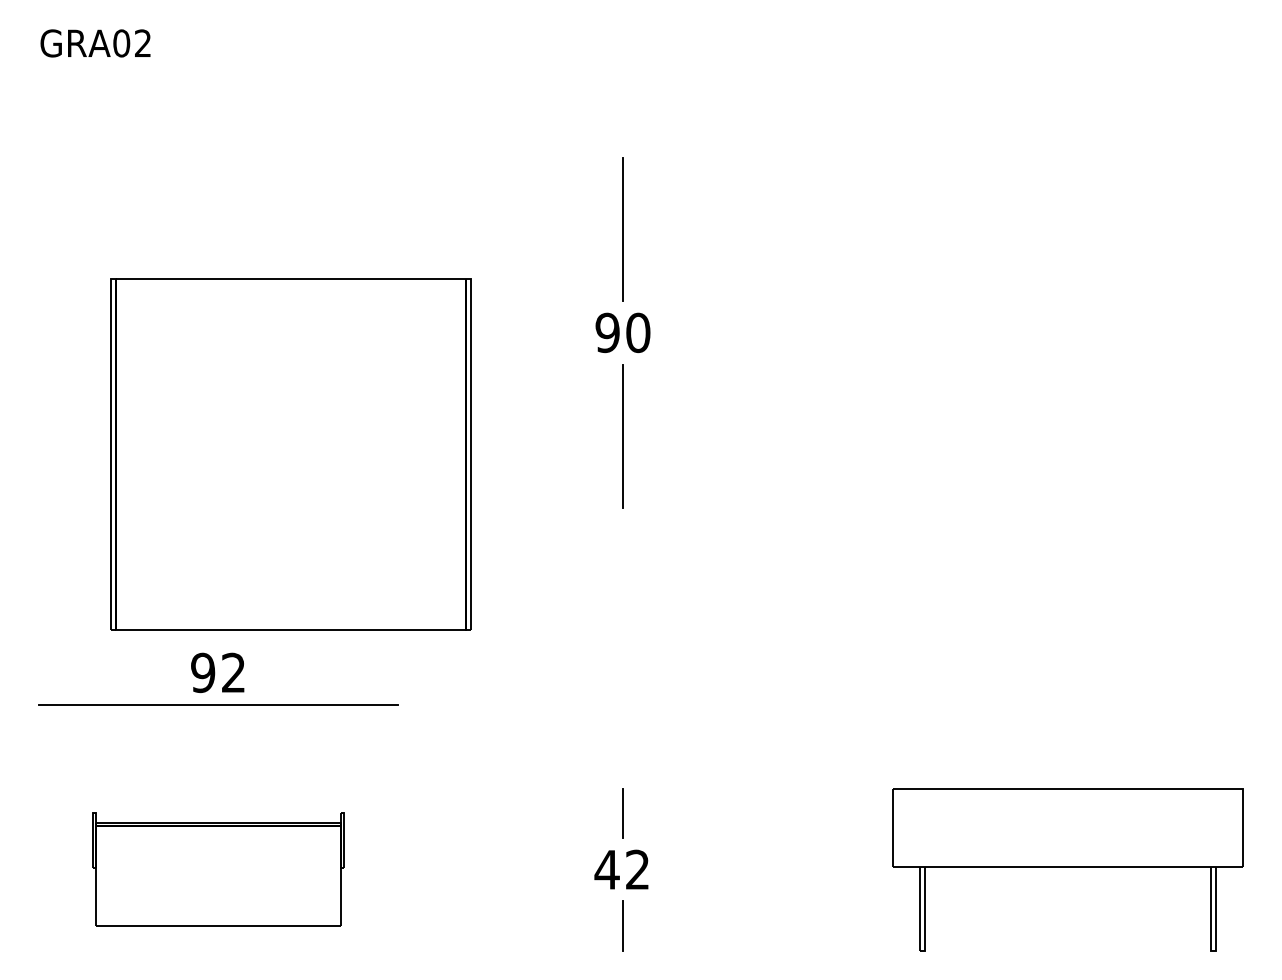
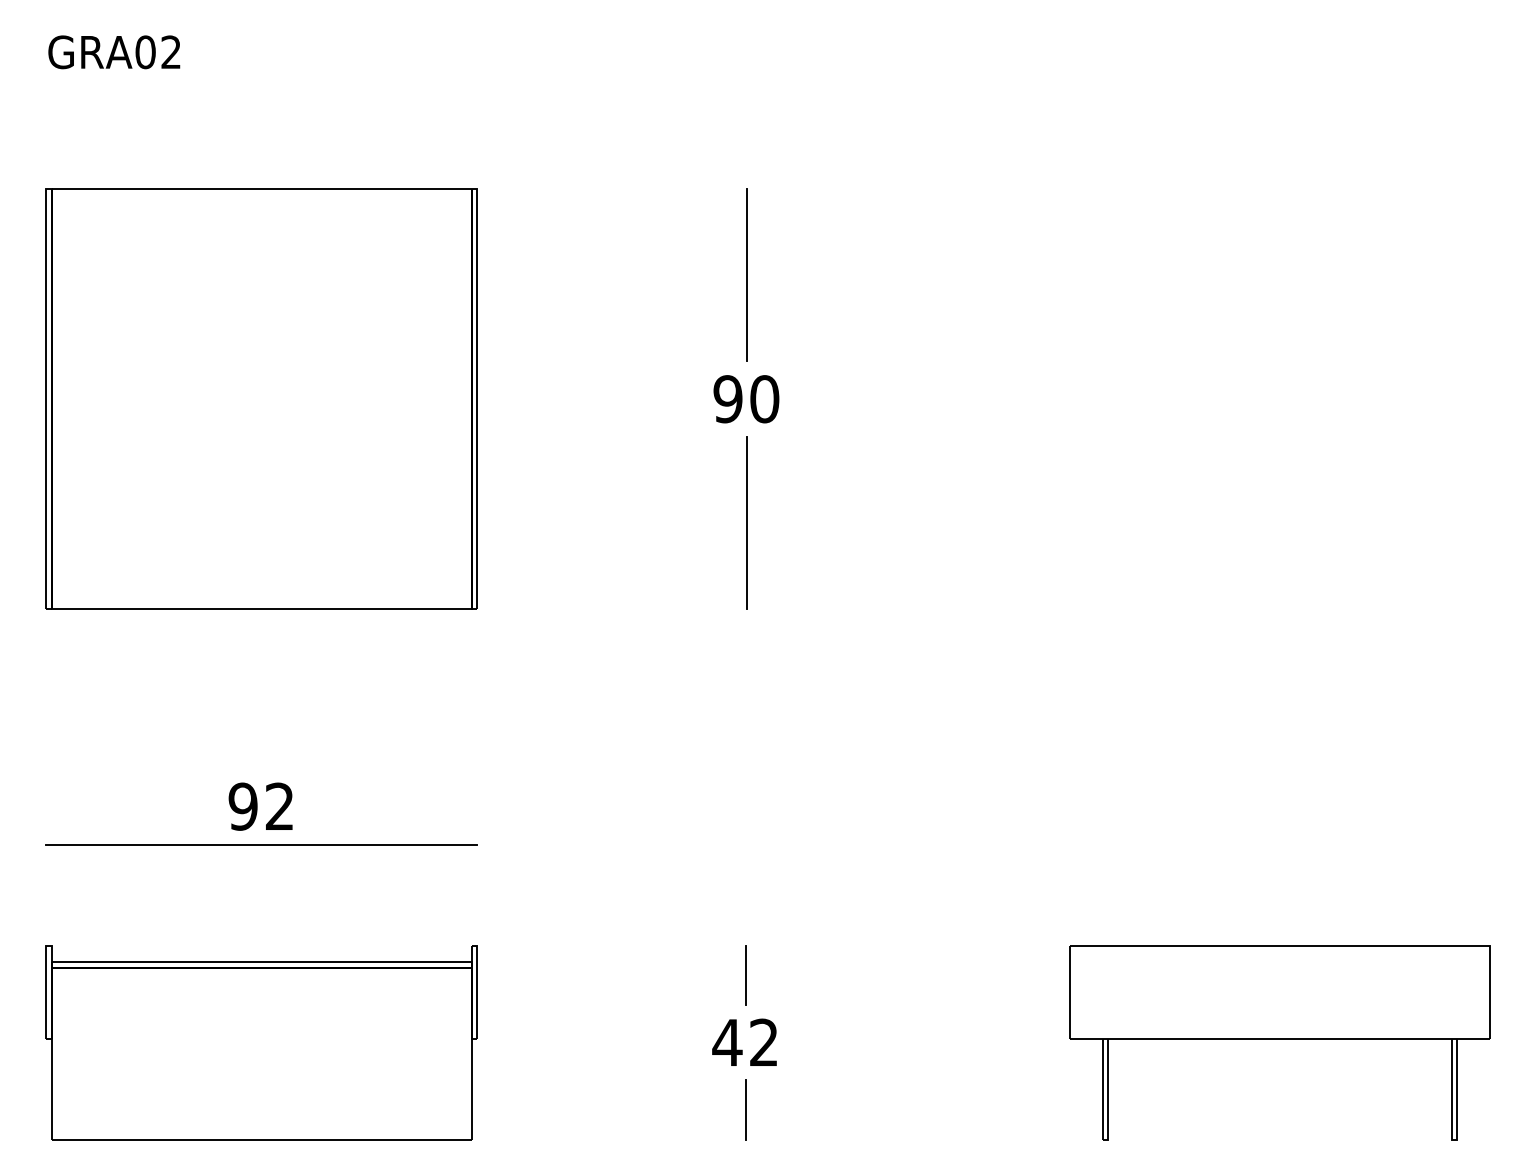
part: (290, 454) -> (261, 398), moved
part: (218, 869) -> (261, 1042), size x1.43

